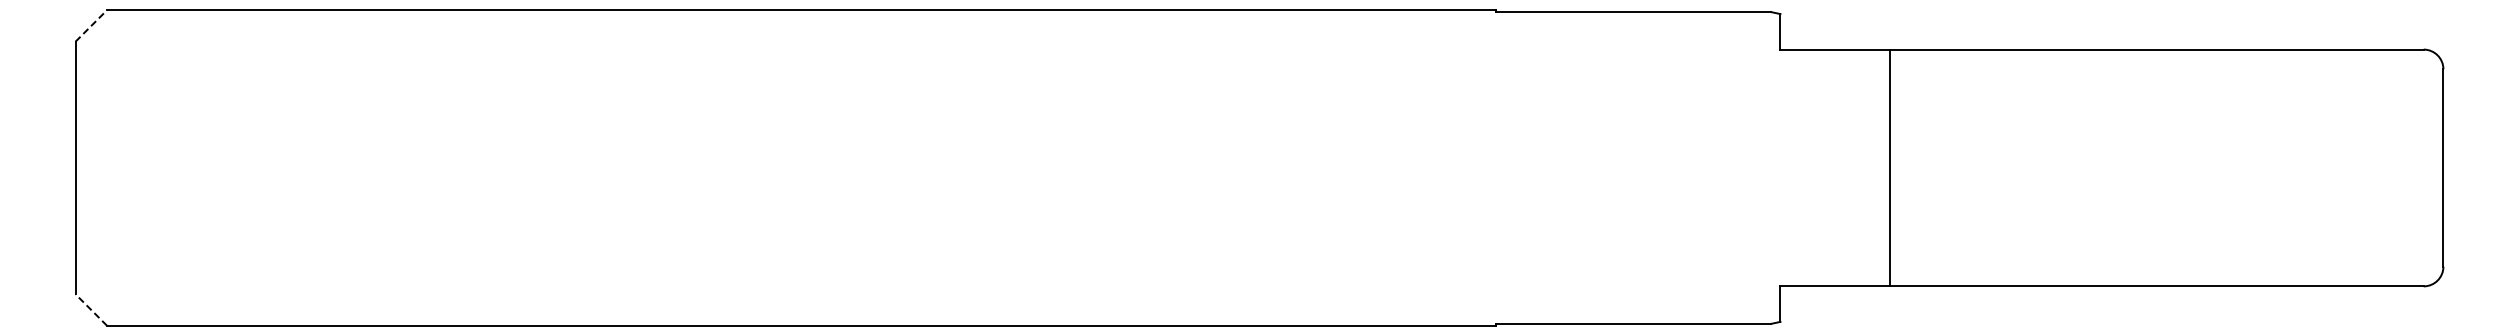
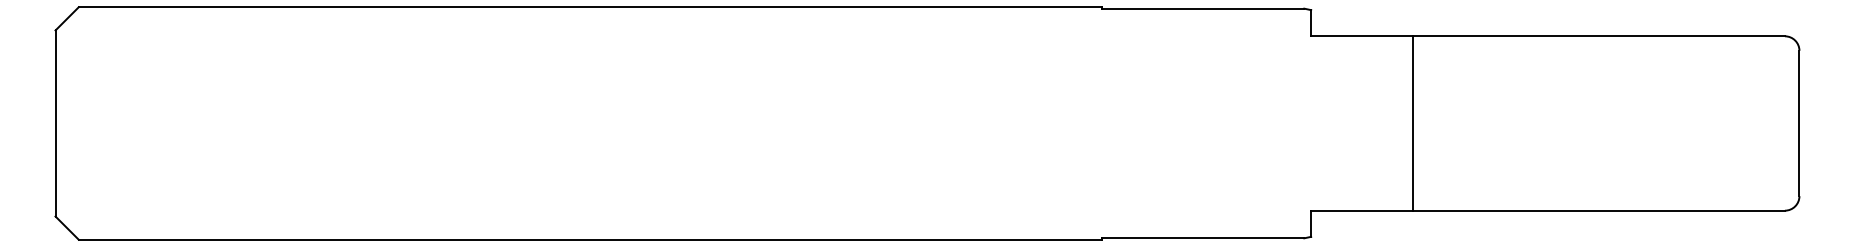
line: (91, 25) -> (67, 18), dashed -> solid
line: (1889, 167) -> (1412, 123), moved
line: (91, 309) -> (67, 227), dashed -> solid

